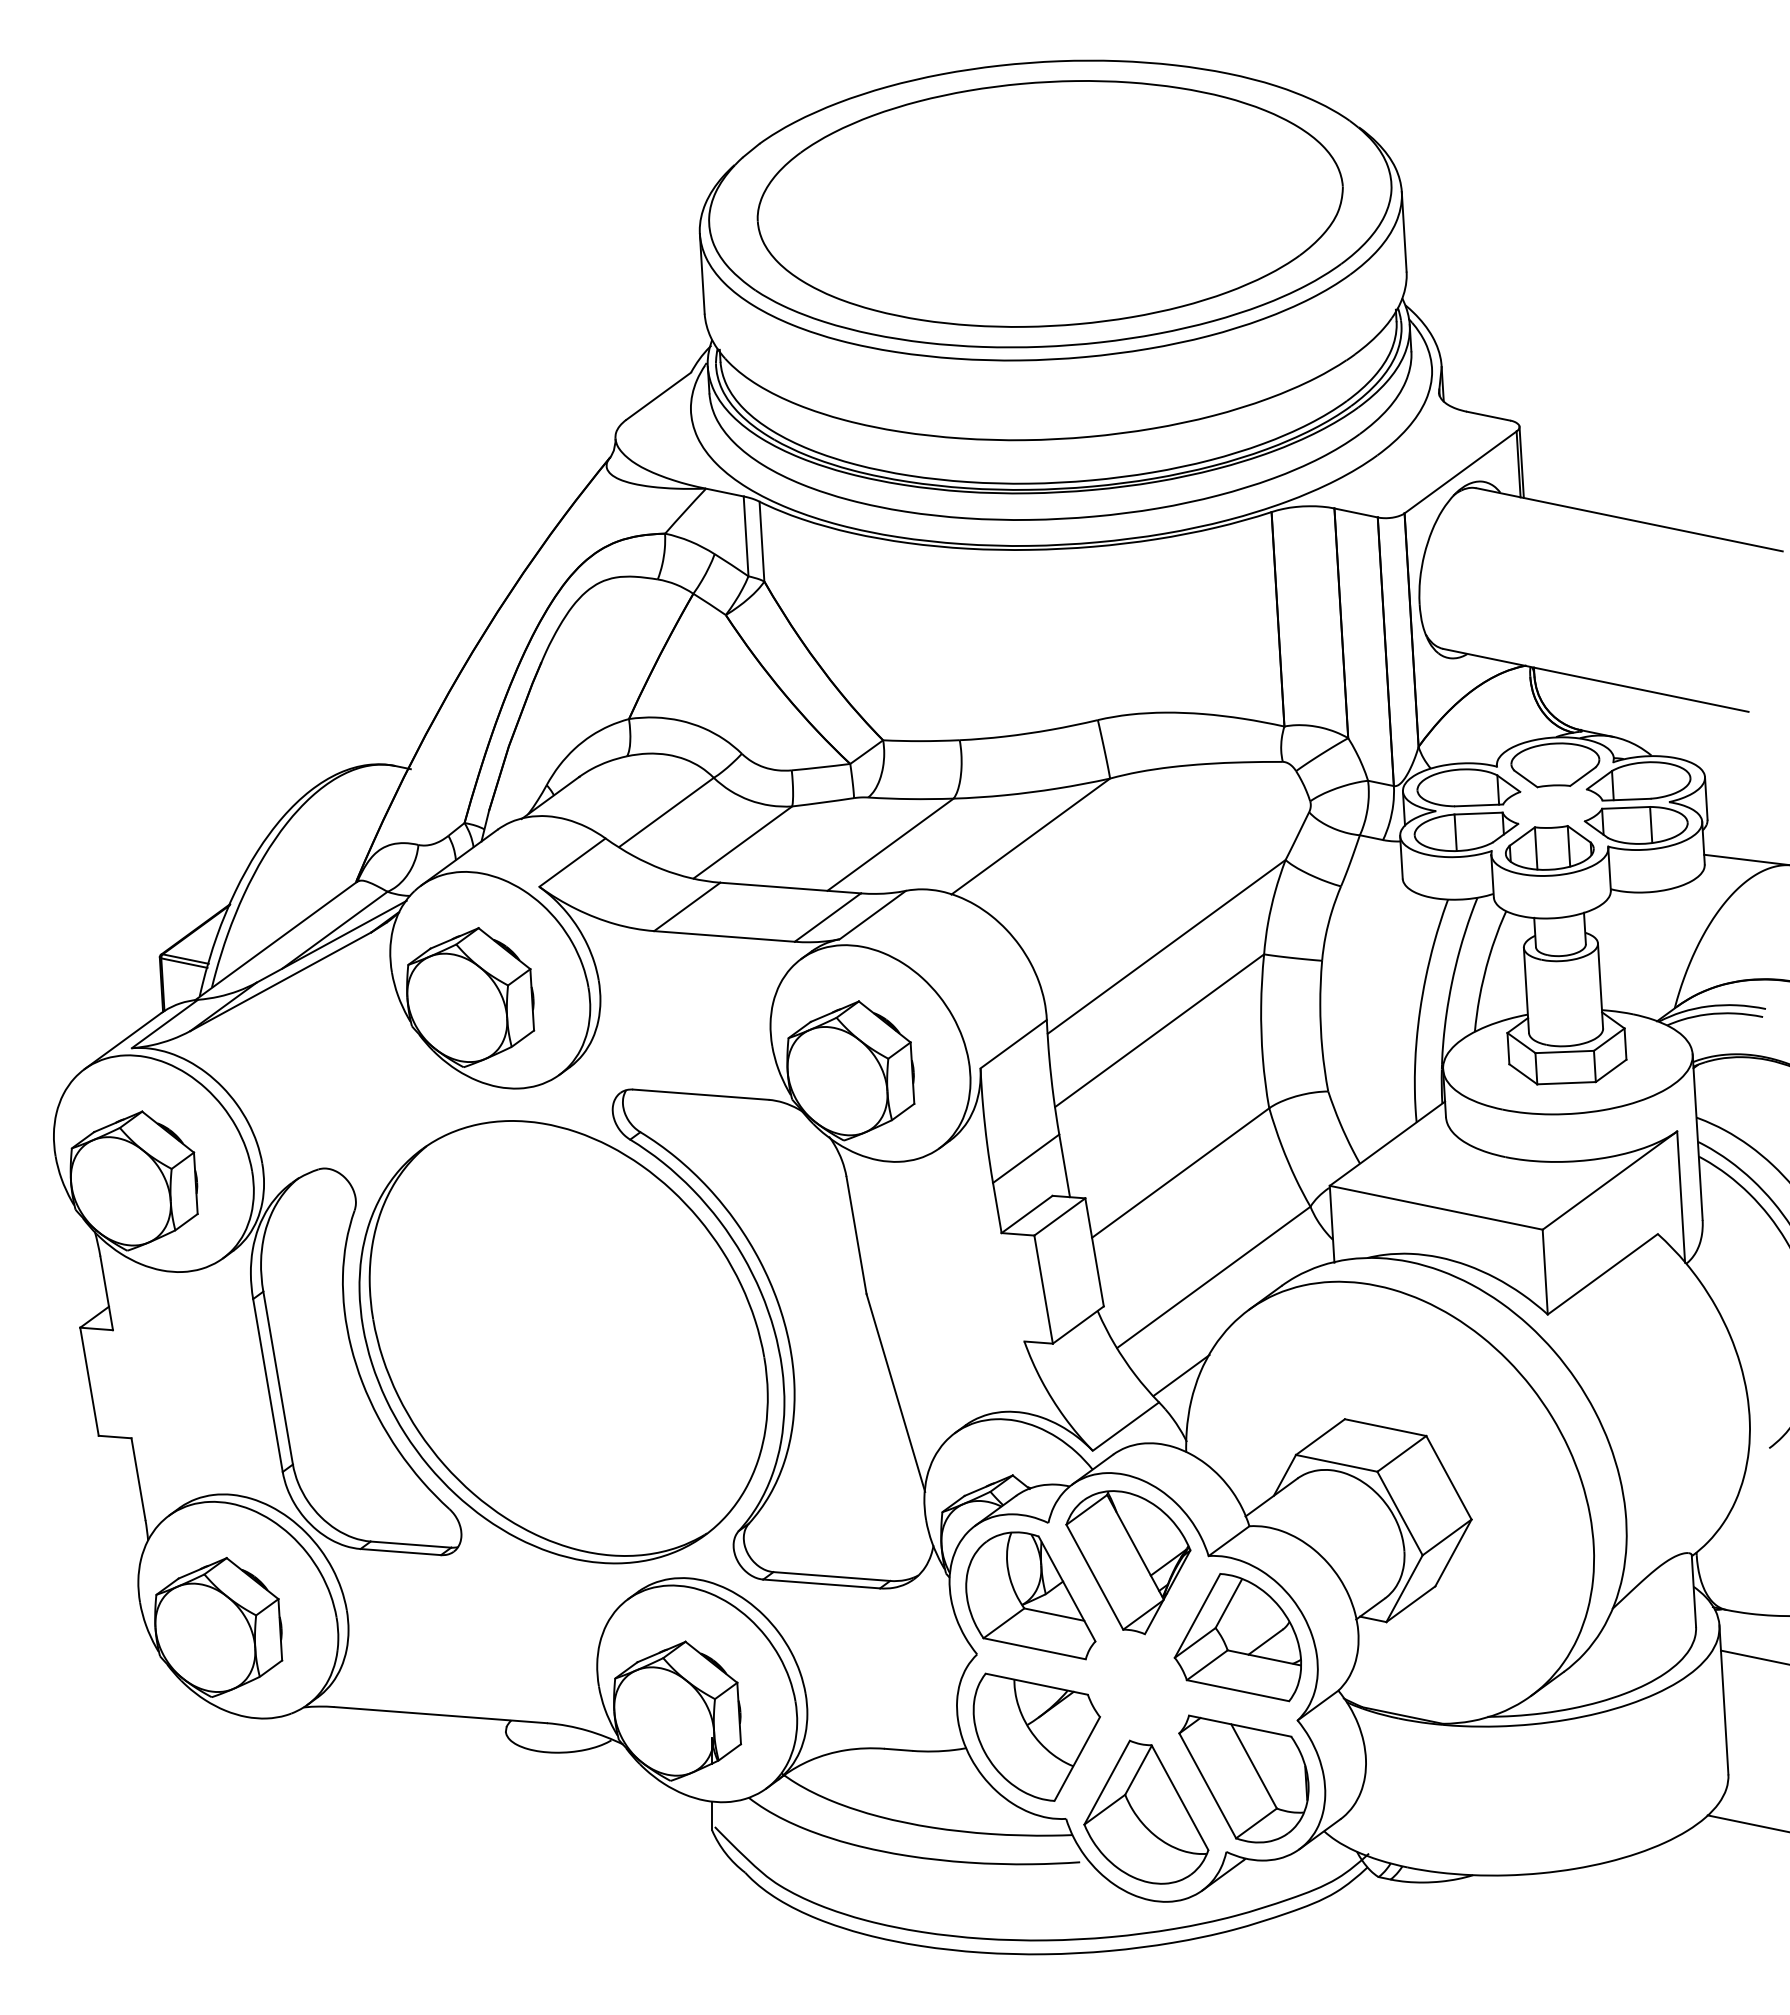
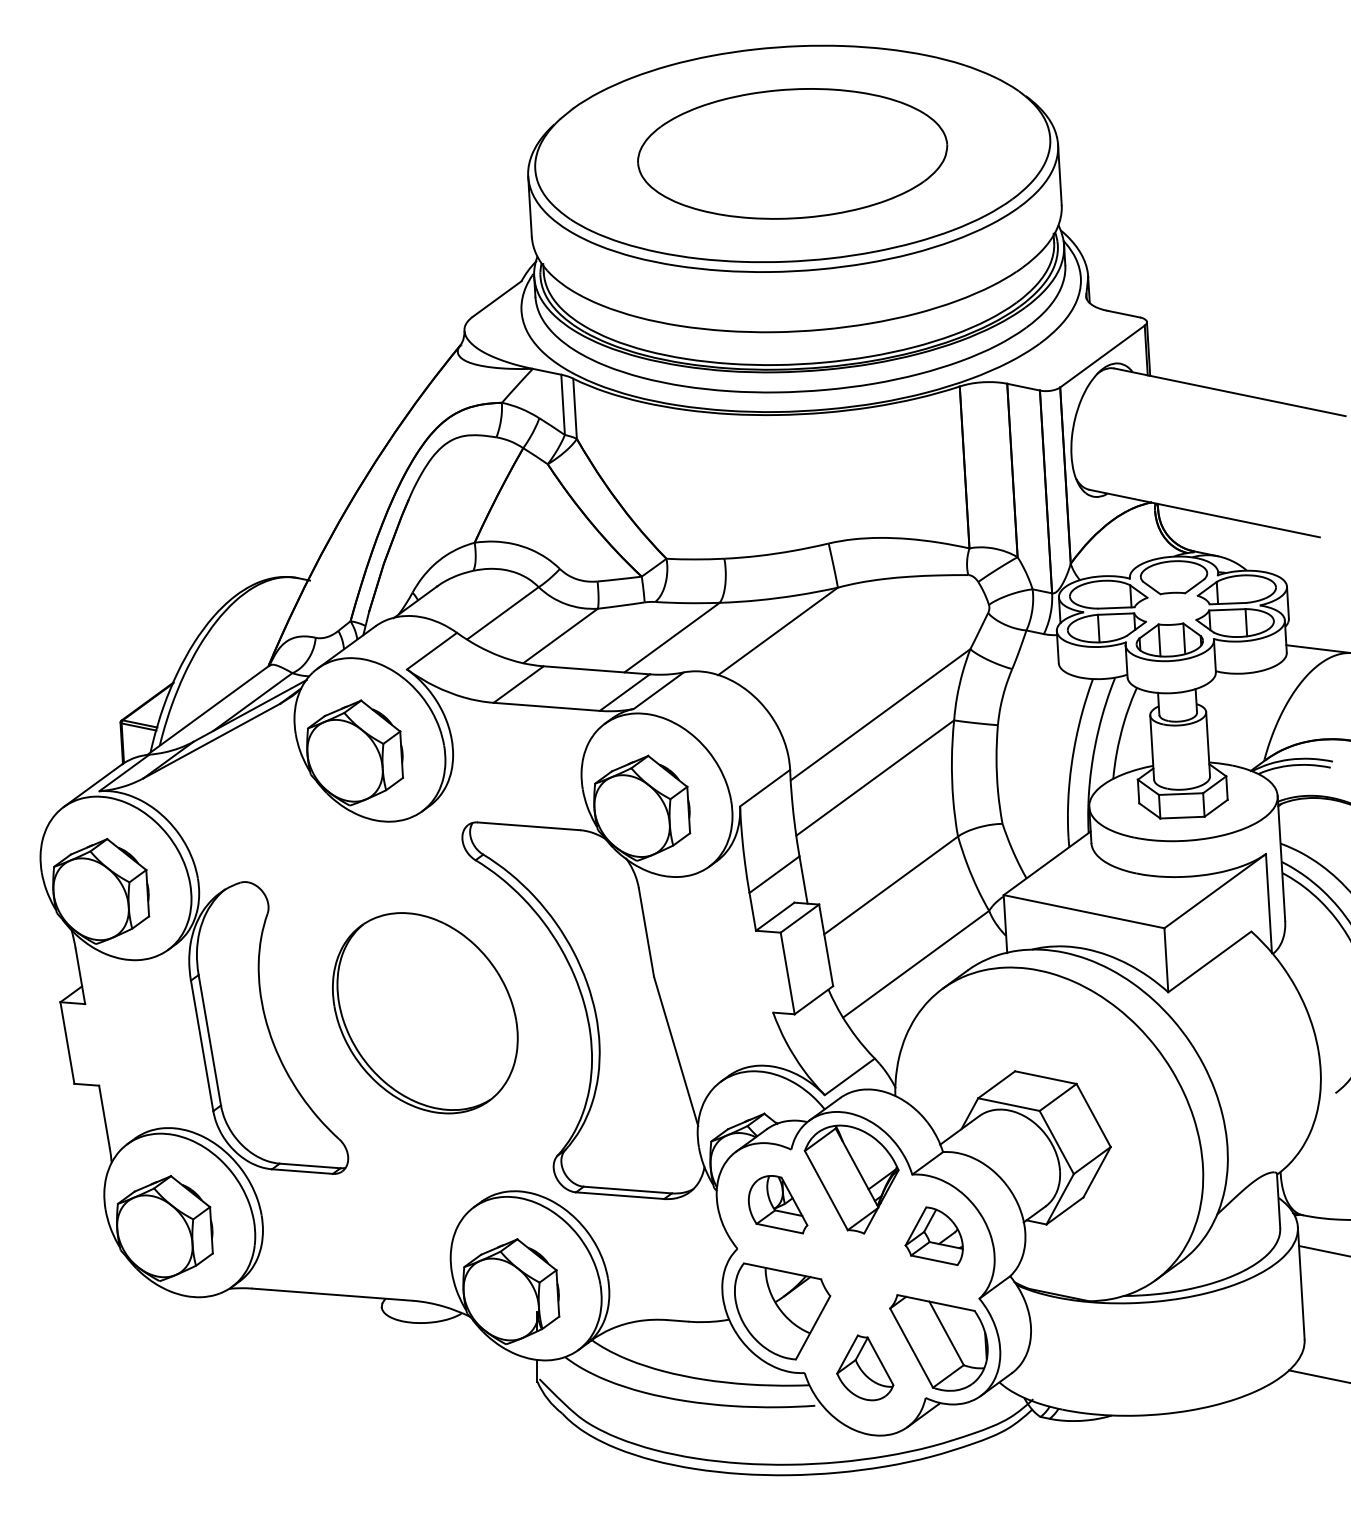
part: (1049, 203) -> (792, 153), size x0.7
part: (563, 1342) -> (425, 1013), size x0.6
line: (1181, 1375) -> (891, 1038), removed
part: (1030, 1595) -> (777, 1204), size x0.6
part: (1237, 1637) -> (934, 1236), size x0.6
part: (1146, 1811) -> (865, 1367), size x0.6

